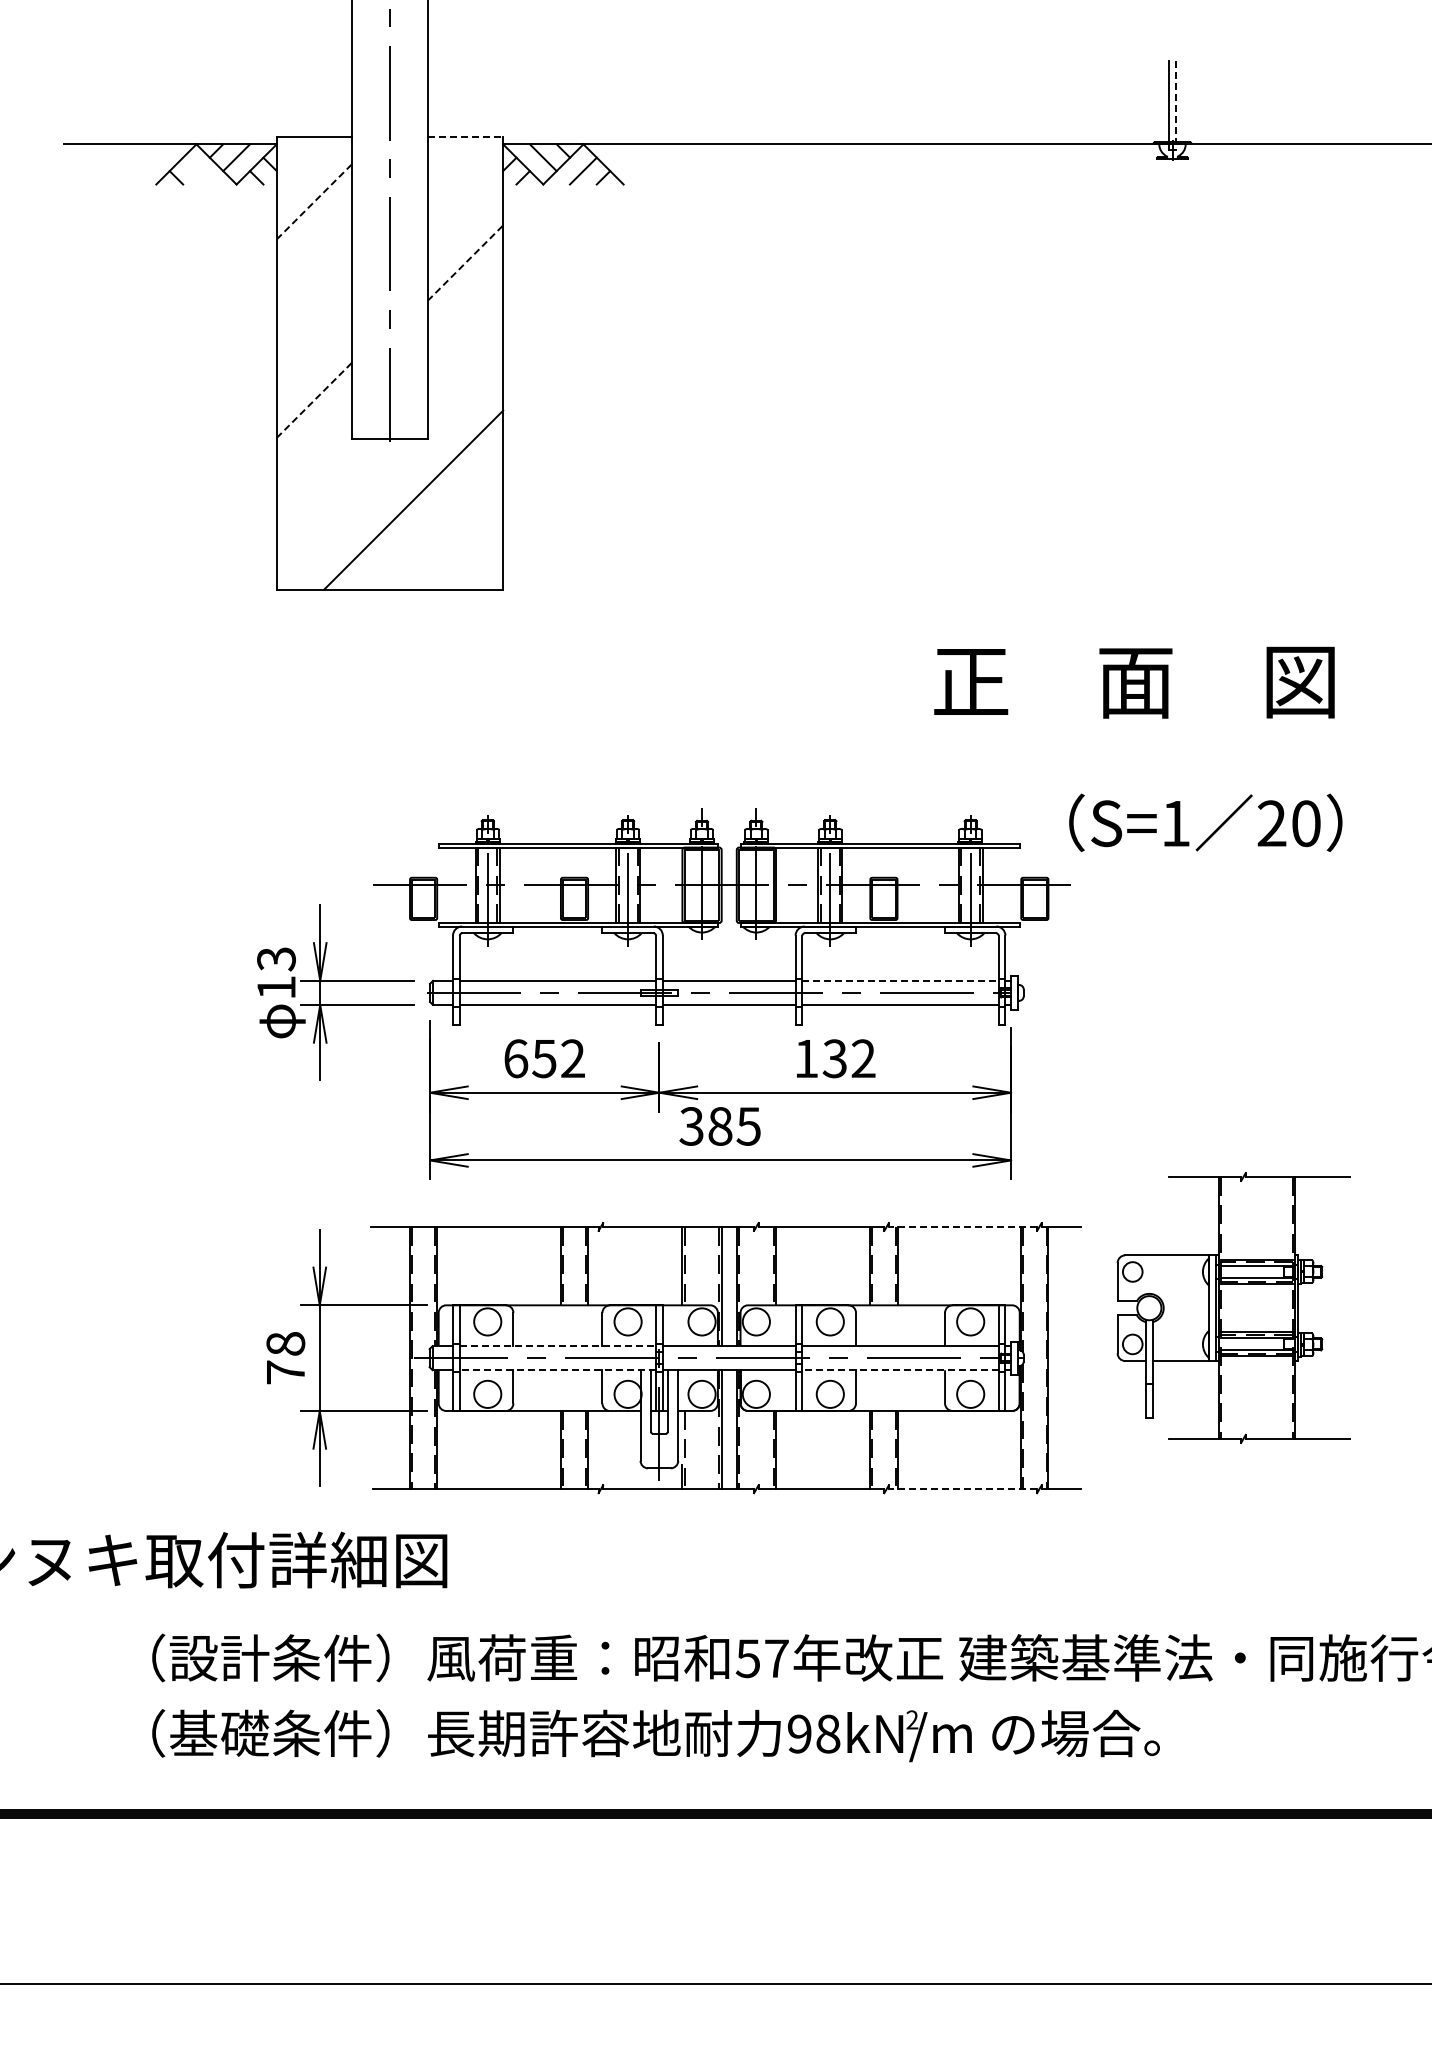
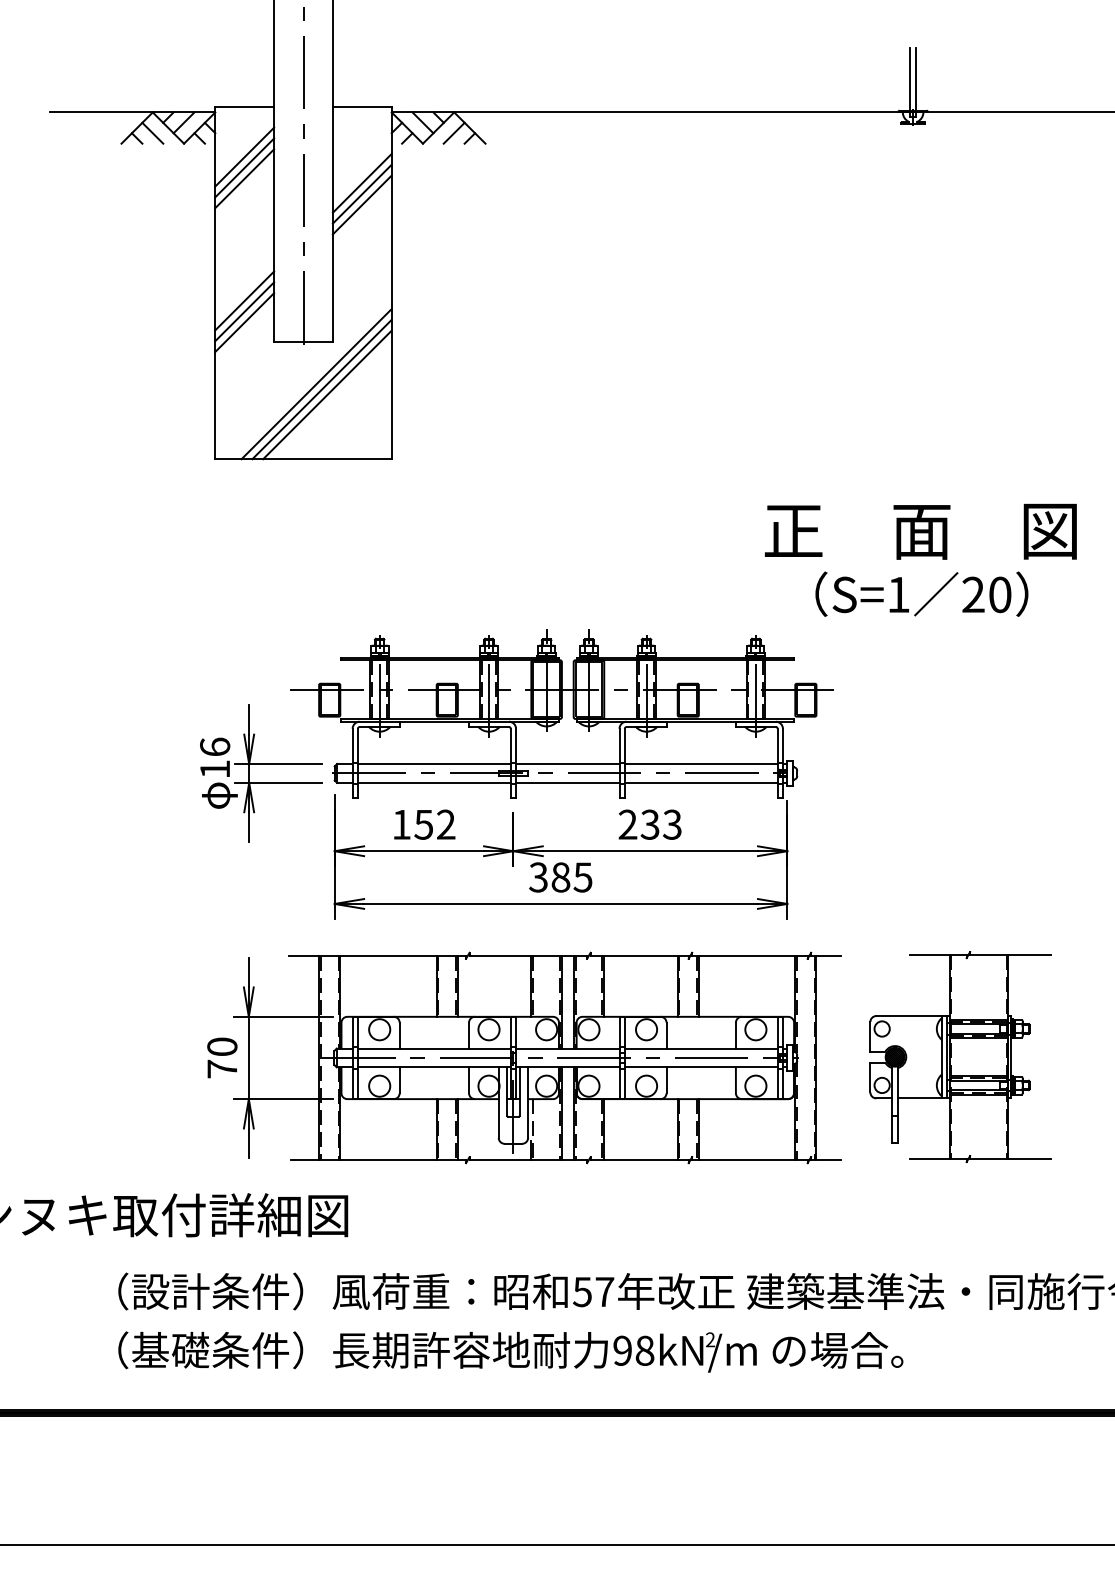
line: (1176, 106) -> (916, 82), dashed -> solid
line: (465, 136) -> (362, 106), dashed -> solid
line: (196, 170) -> (152, 132), added
line: (314, 201) -> (244, 156), dashed -> solid
line: (314, 215) -> (244, 167), added
line: (314, 229) -> (244, 178), added
line: (465, 235) -> (362, 183), added
line: (465, 249) -> (362, 194), added
line: (465, 262) -> (362, 204), dashed -> solid
line: (314, 386) -> (244, 301), added
line: (314, 399) -> (244, 311), dashed -> solid
line: (314, 413) -> (244, 322), added
line: (406, 492) -> (316, 383), added
line: (420, 506) -> (327, 394), added
text: (1134, 682) -> (920, 531), moved
text: (1205, 822) -> (921, 593), moved
text: (276, 959) -> (215, 747), 13 -> 16
line: (901, 980) -> (702, 763), dashed -> solid
text: (516, 1058) -> (402, 824), 652 -> 152
text: (834, 1058) -> (649, 824), 132 -> 233
line: (962, 1227) -> (749, 956), dashed -> solid
part: (1233, 1307) -> (960, 1056), moved
text: (285, 1343) -> (222, 1046), 78 -> 70
line: (558, 1346) -> (434, 1048), dashed -> solid
line: (557, 1370) -> (434, 1067), dashed -> solid
line: (900, 1370) -> (701, 1067), dashed -> solid
line: (962, 1489) -> (749, 1160), dashed -> solid

